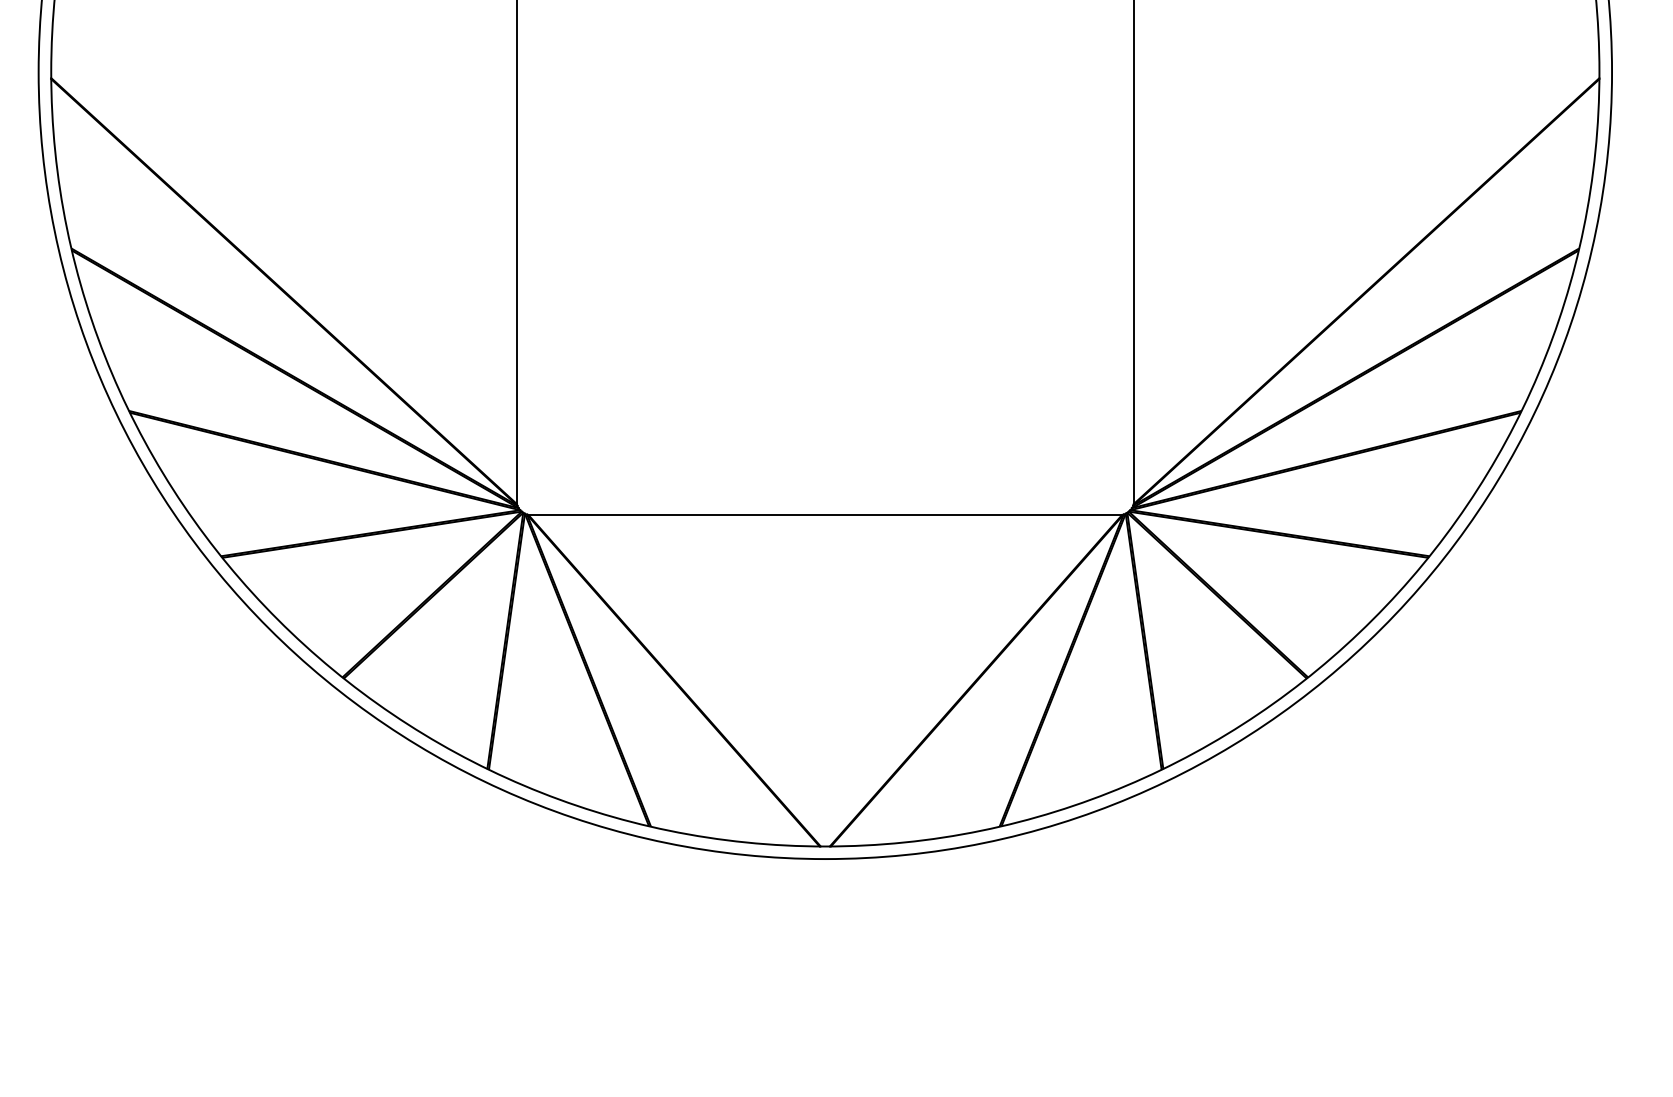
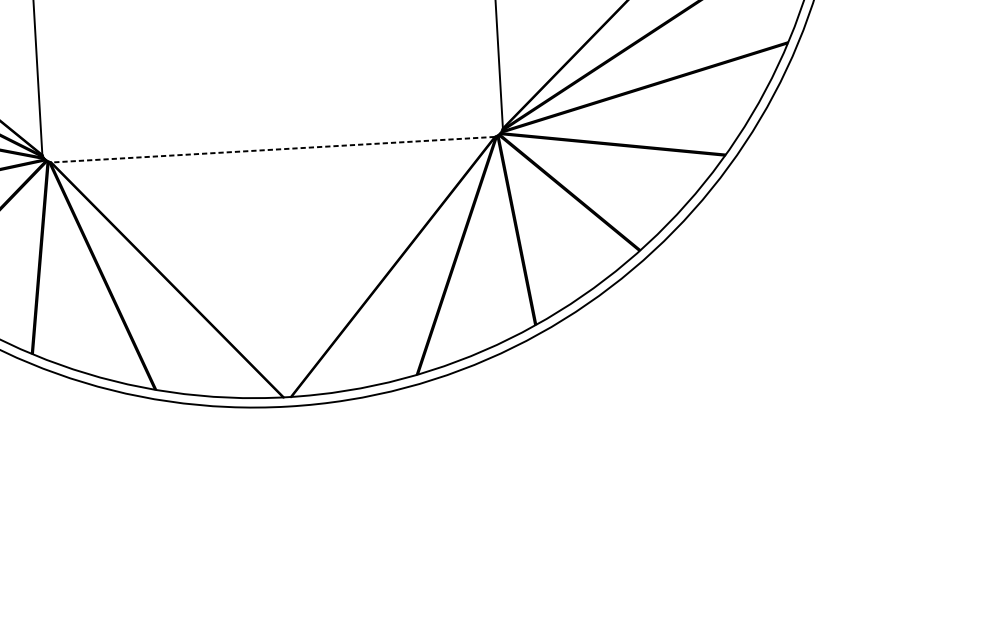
line: (825, 515) -> (273, 150), solid -> dashed

